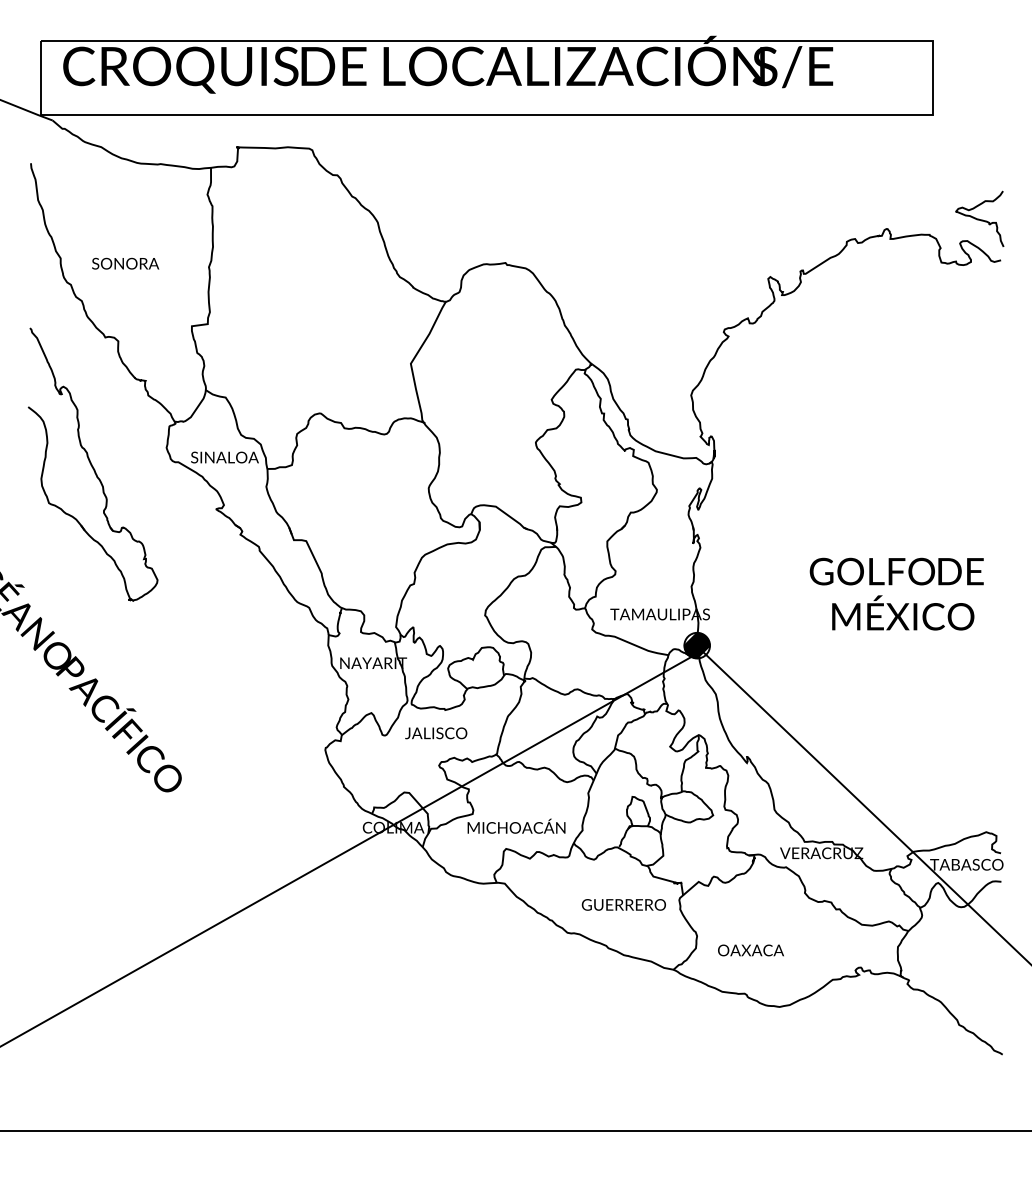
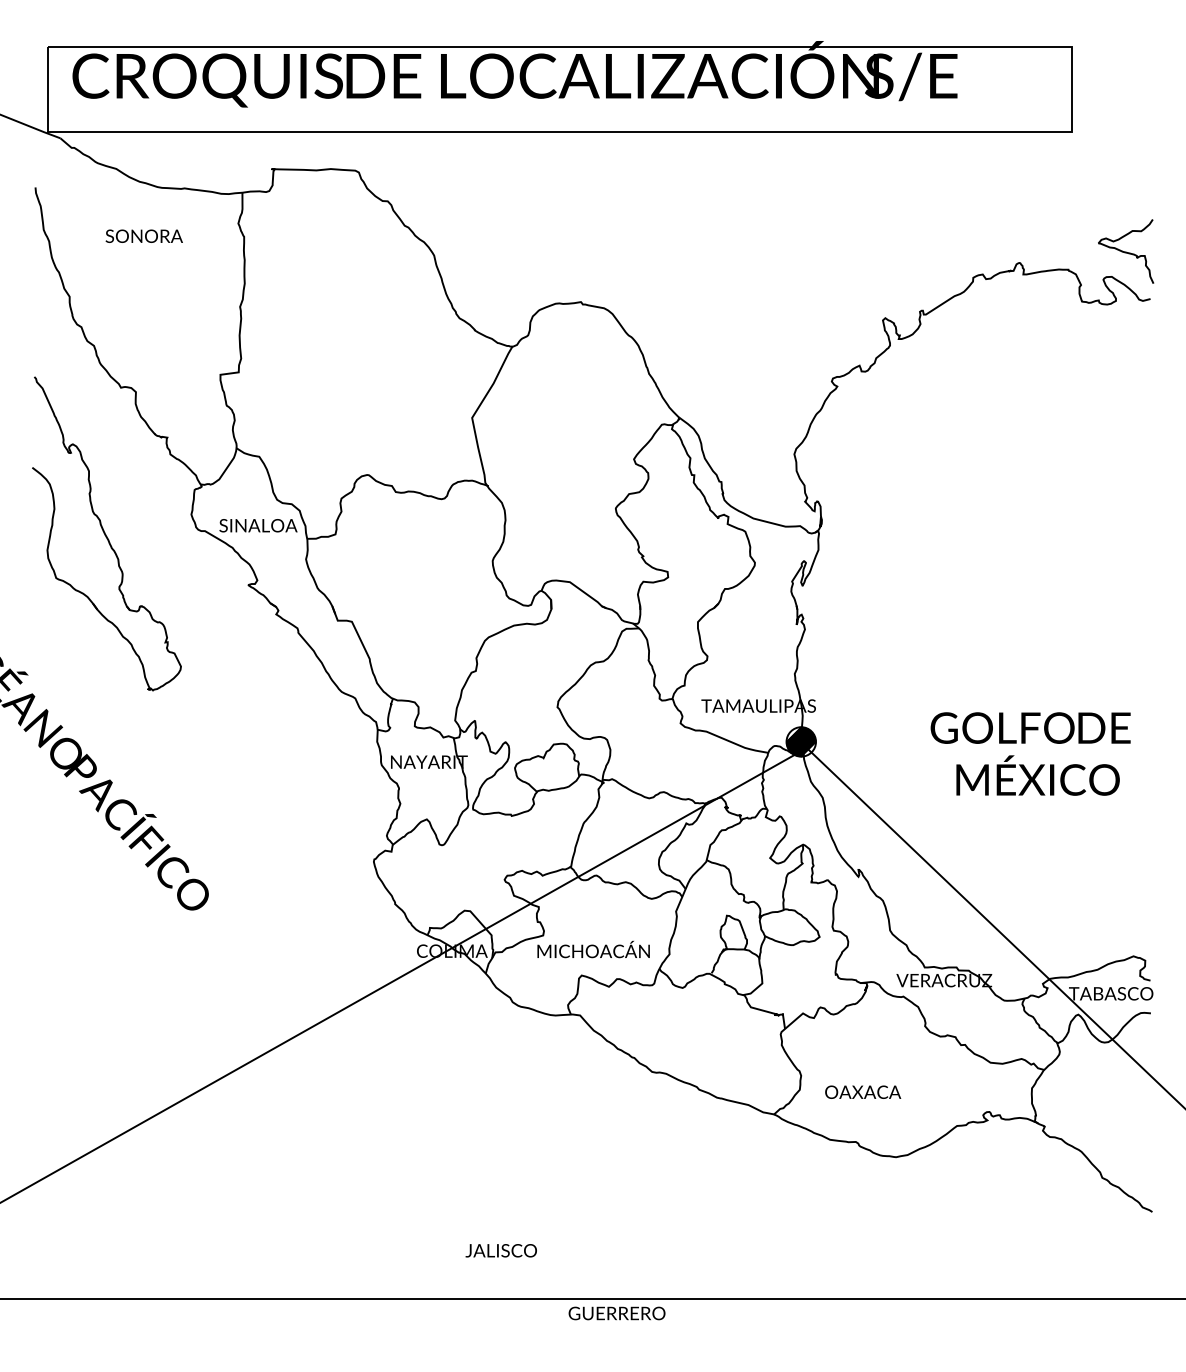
text: (125, 263) -> (144, 236), moved
text: (896, 593) -> (1030, 753), moved
text: (436, 733) -> (501, 1250), moved
text: (623, 904) -> (616, 1312), moved

